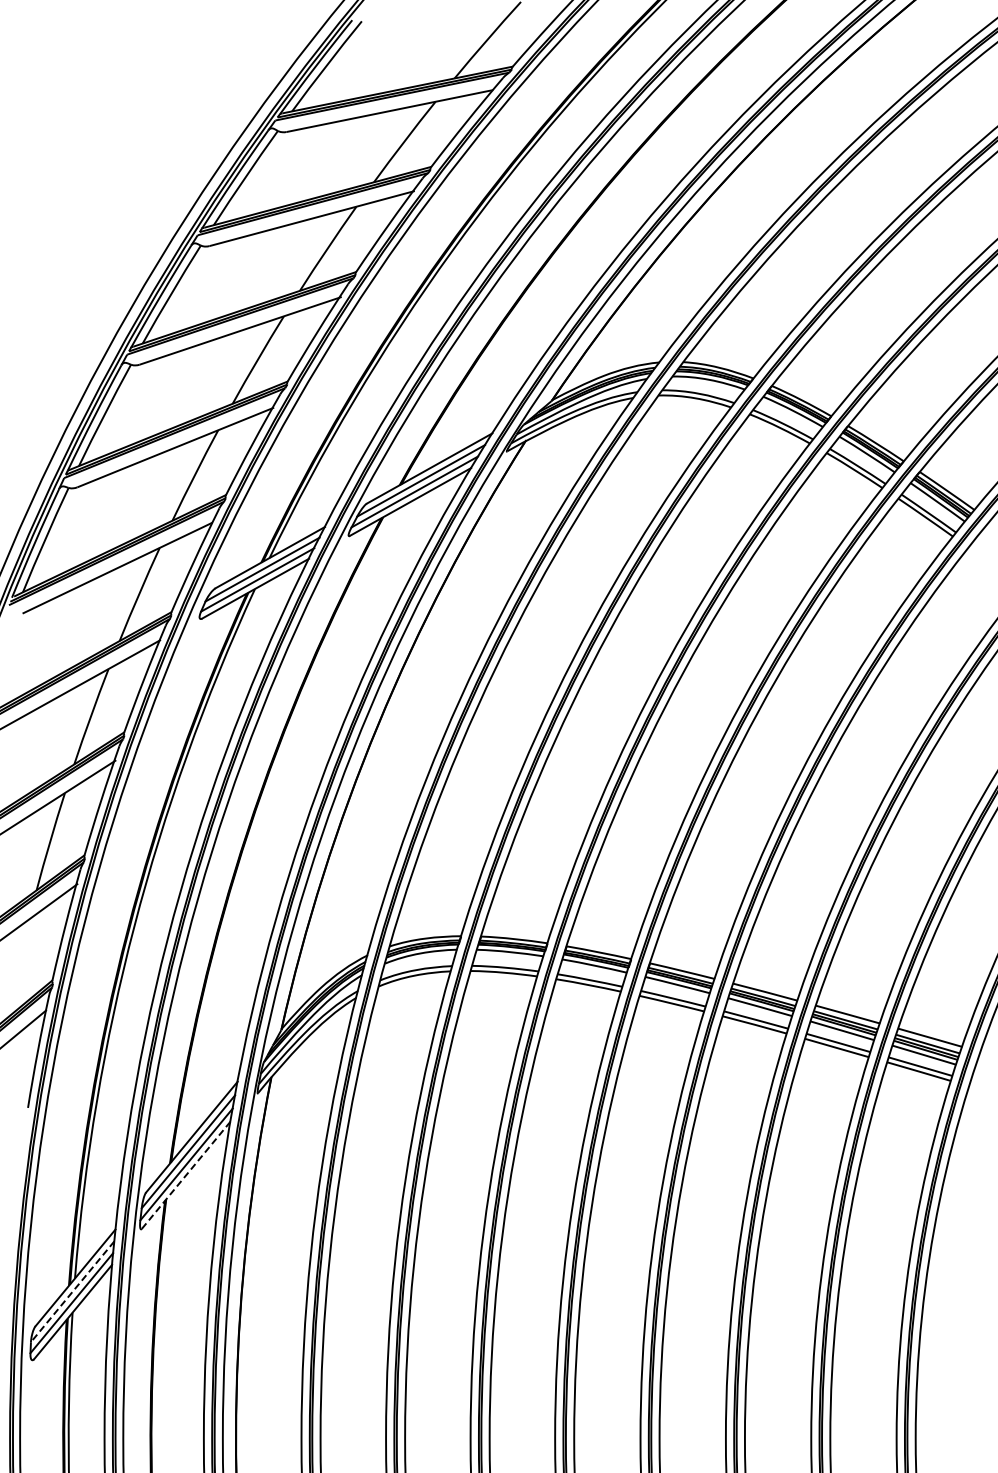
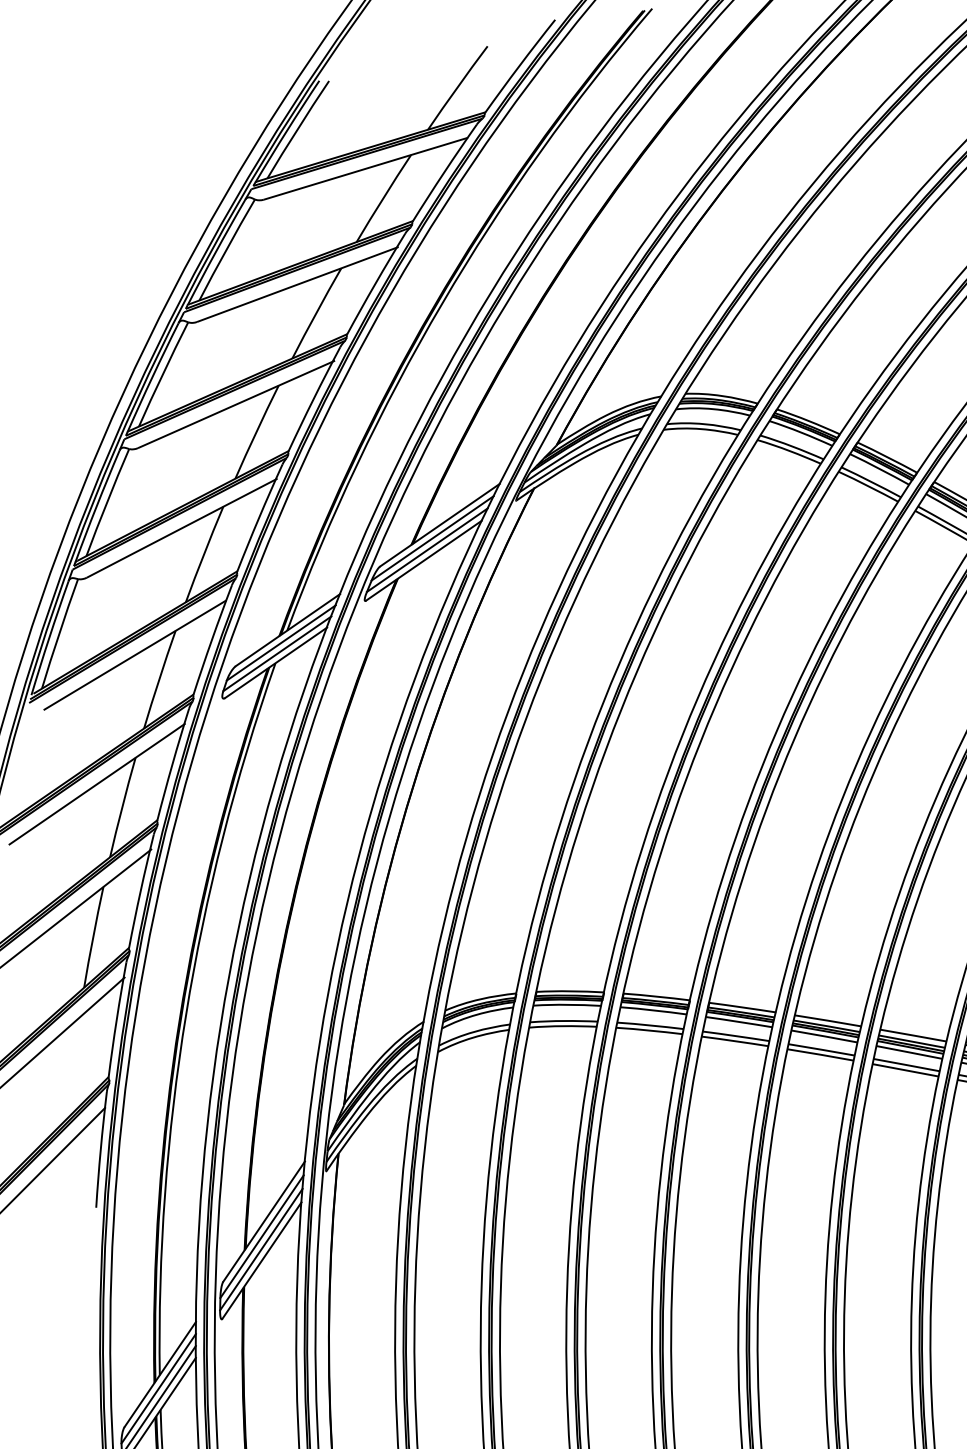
line: (186, 1175) -> (262, 1260), dashed -> solid
line: (72, 1292) -> (158, 1389), dashed -> solid

